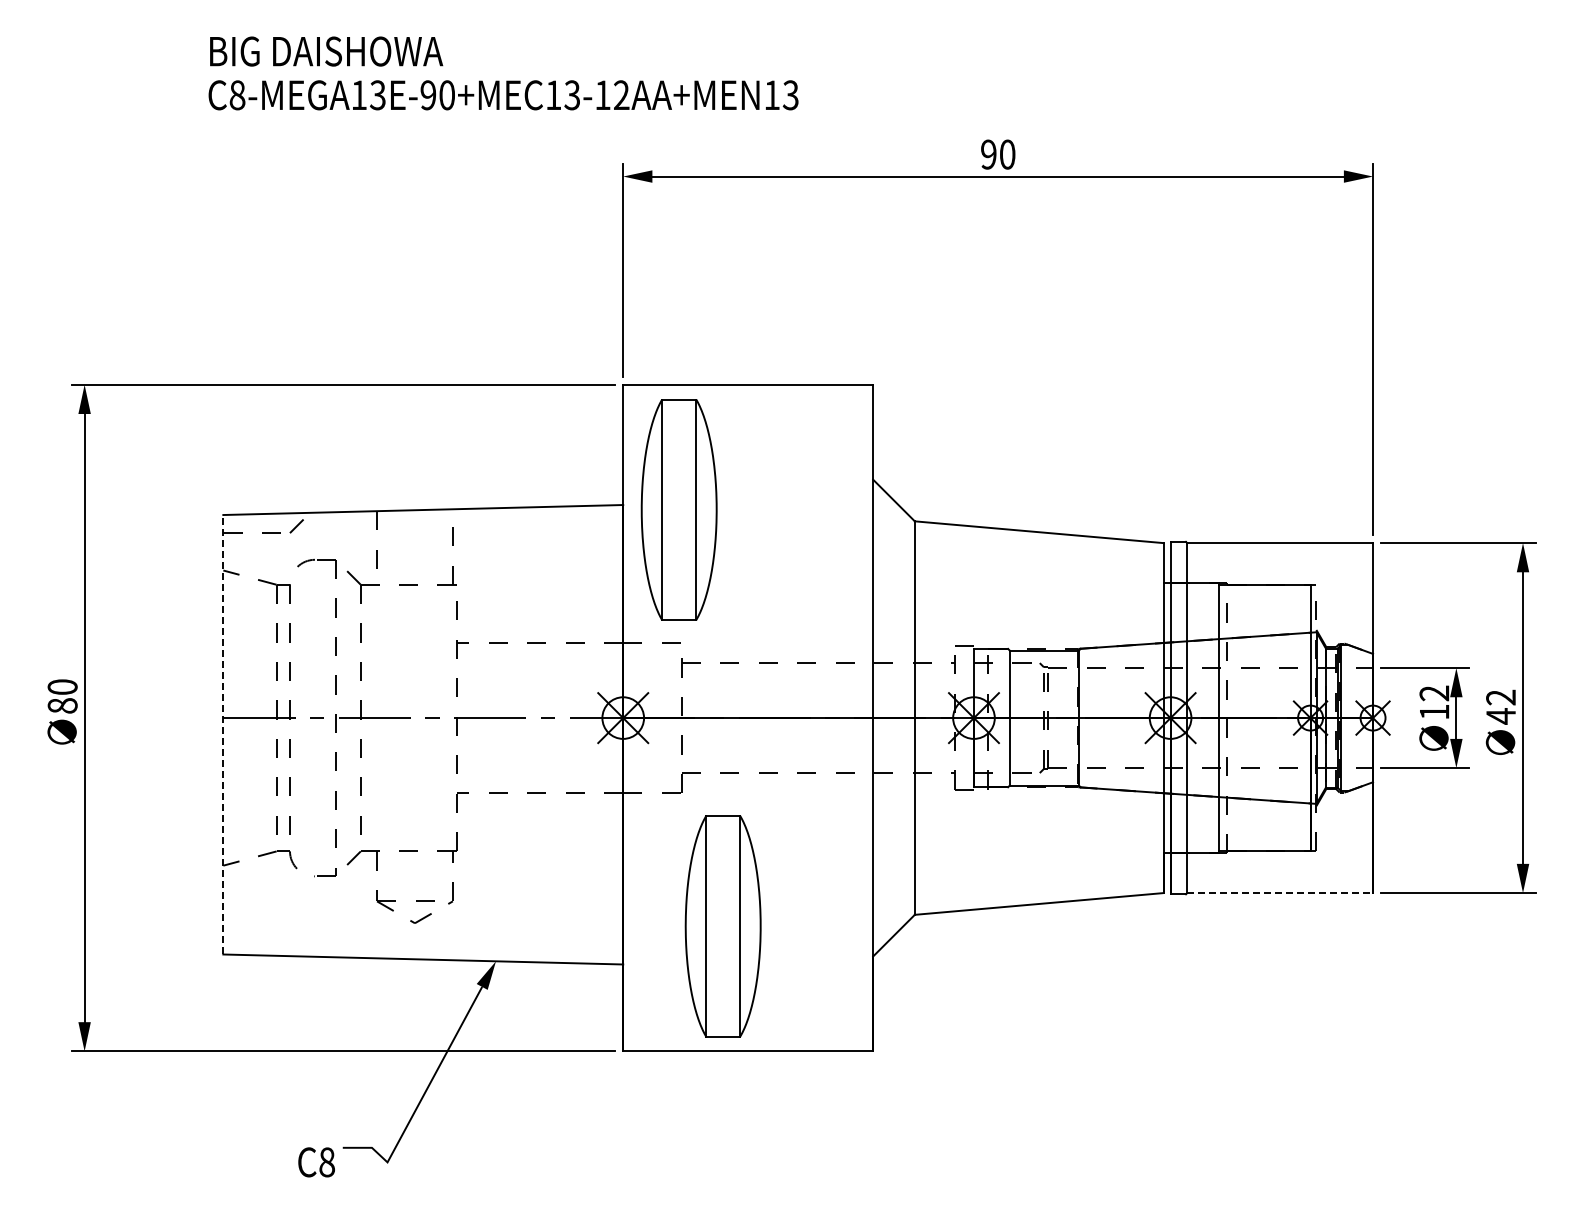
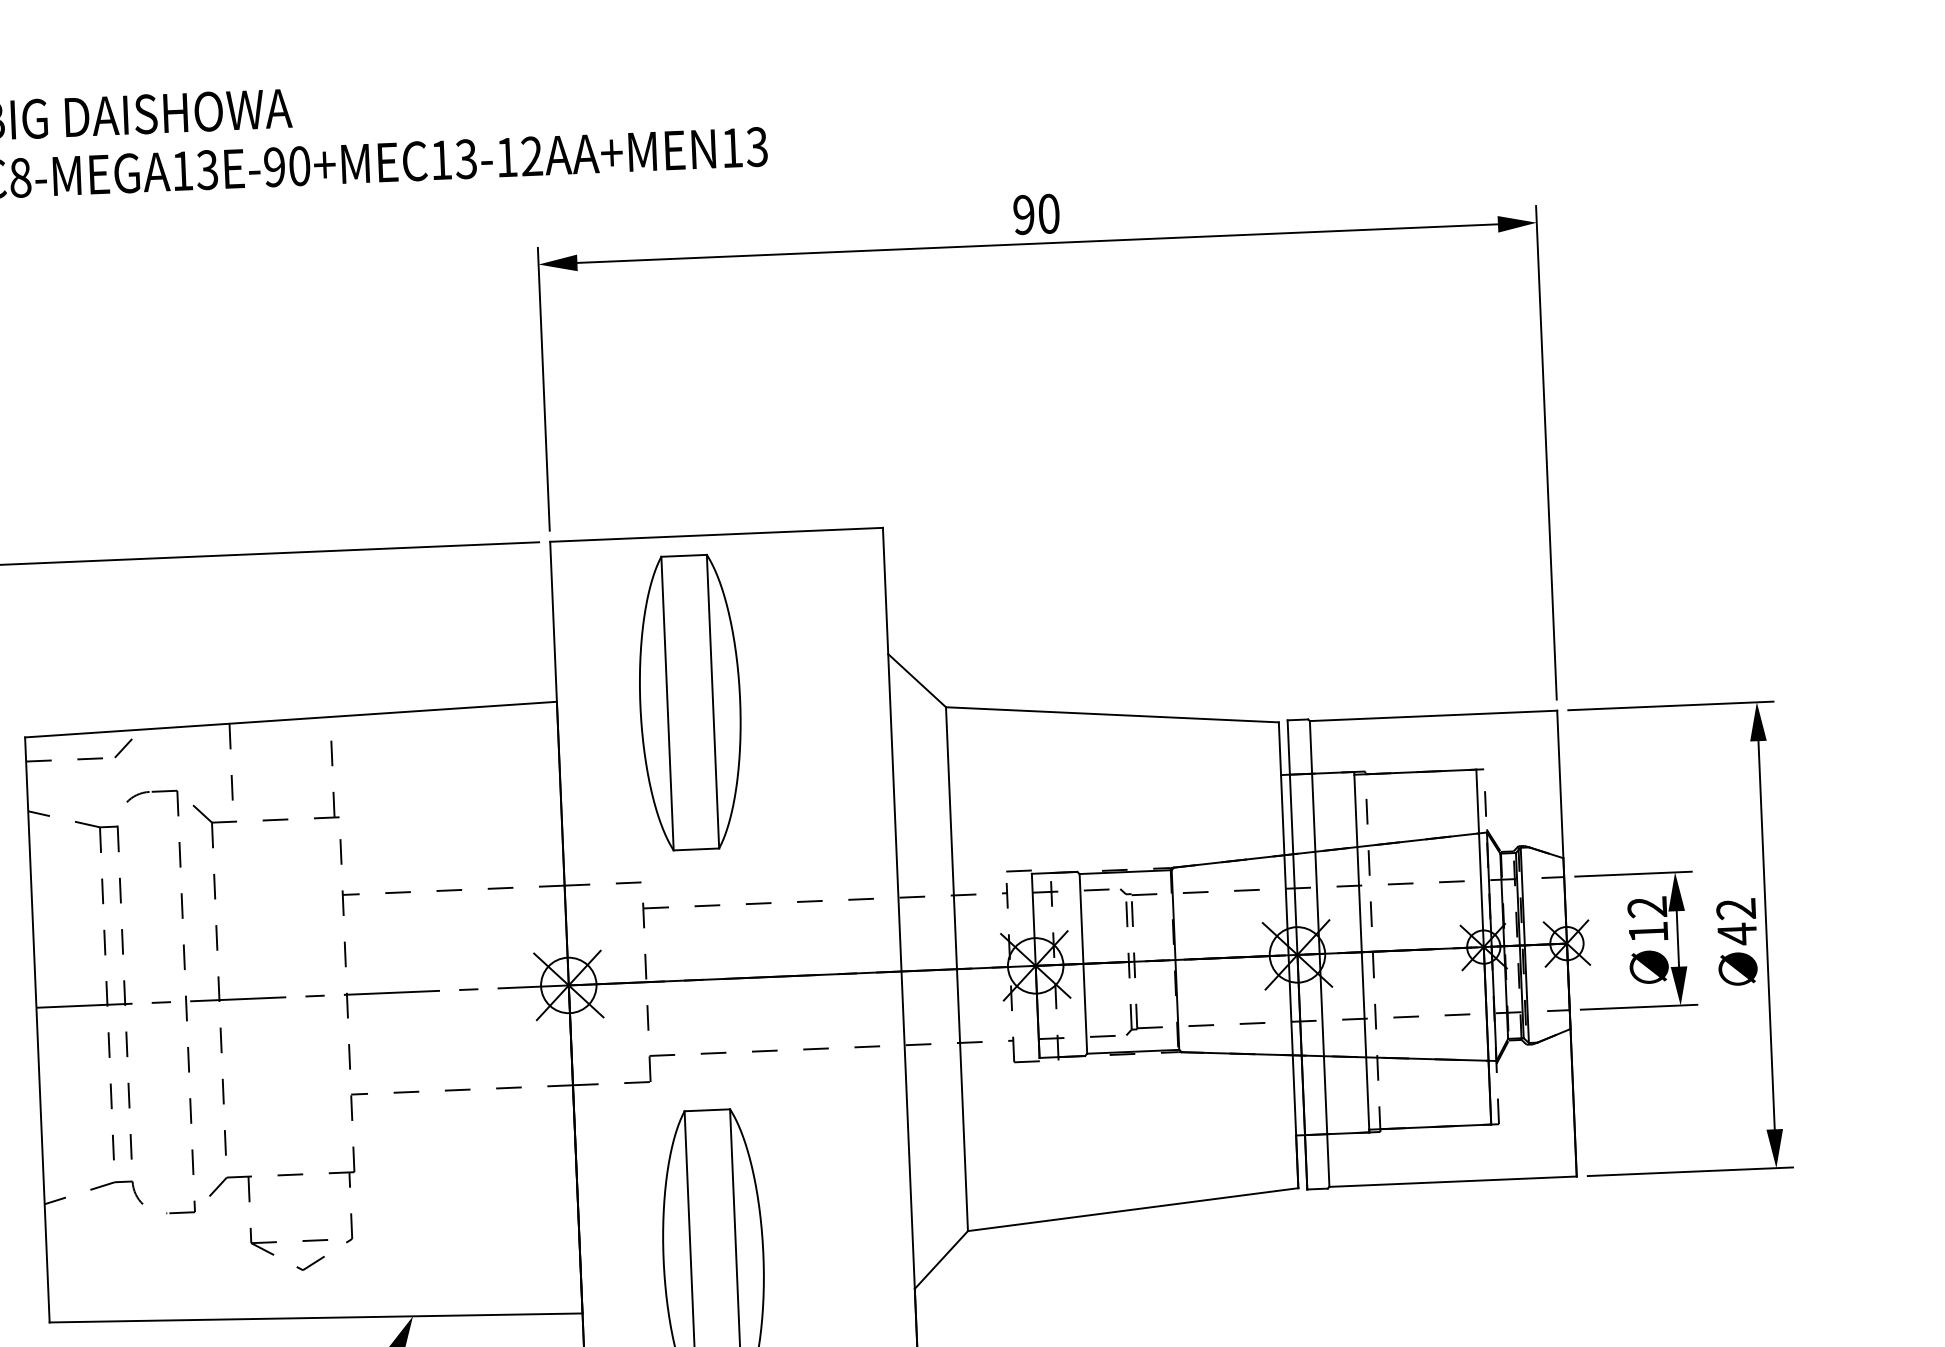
part: (678, 509) -> (689, 702), moved
line: (223, 734) -> (37, 1029), dashed -> solid
line: (1280, 893) -> (1453, 1182), dashed -> solid

